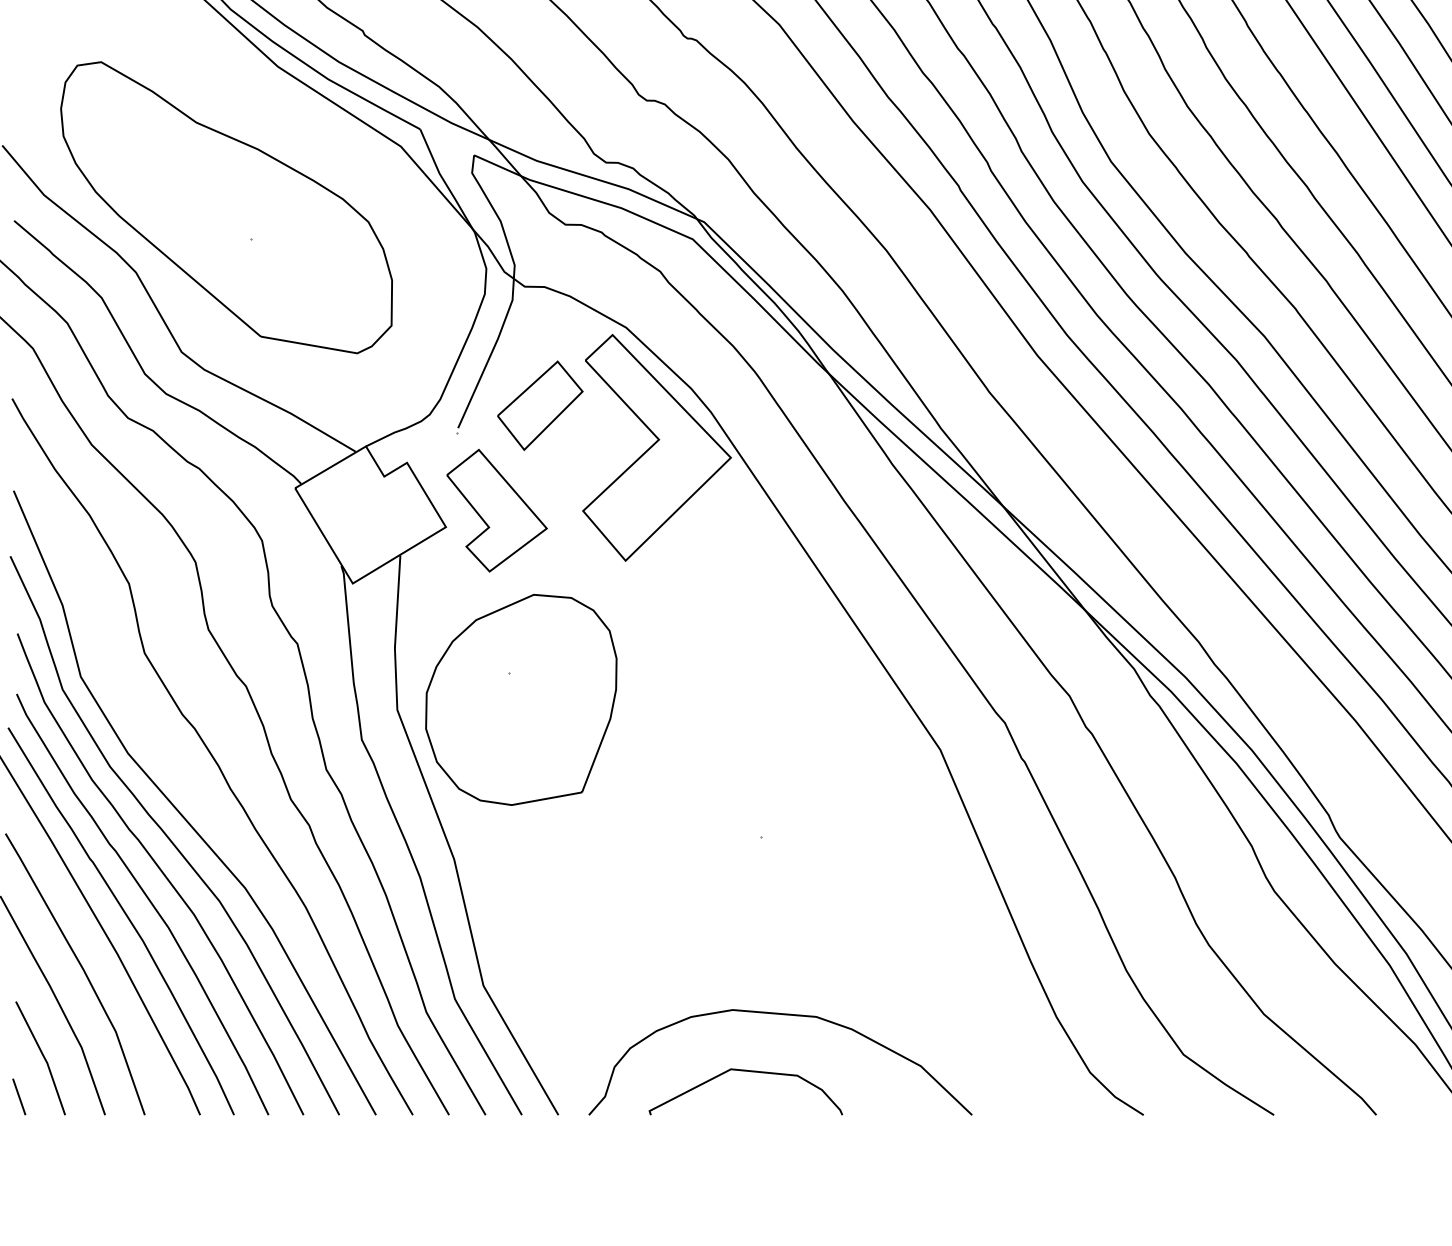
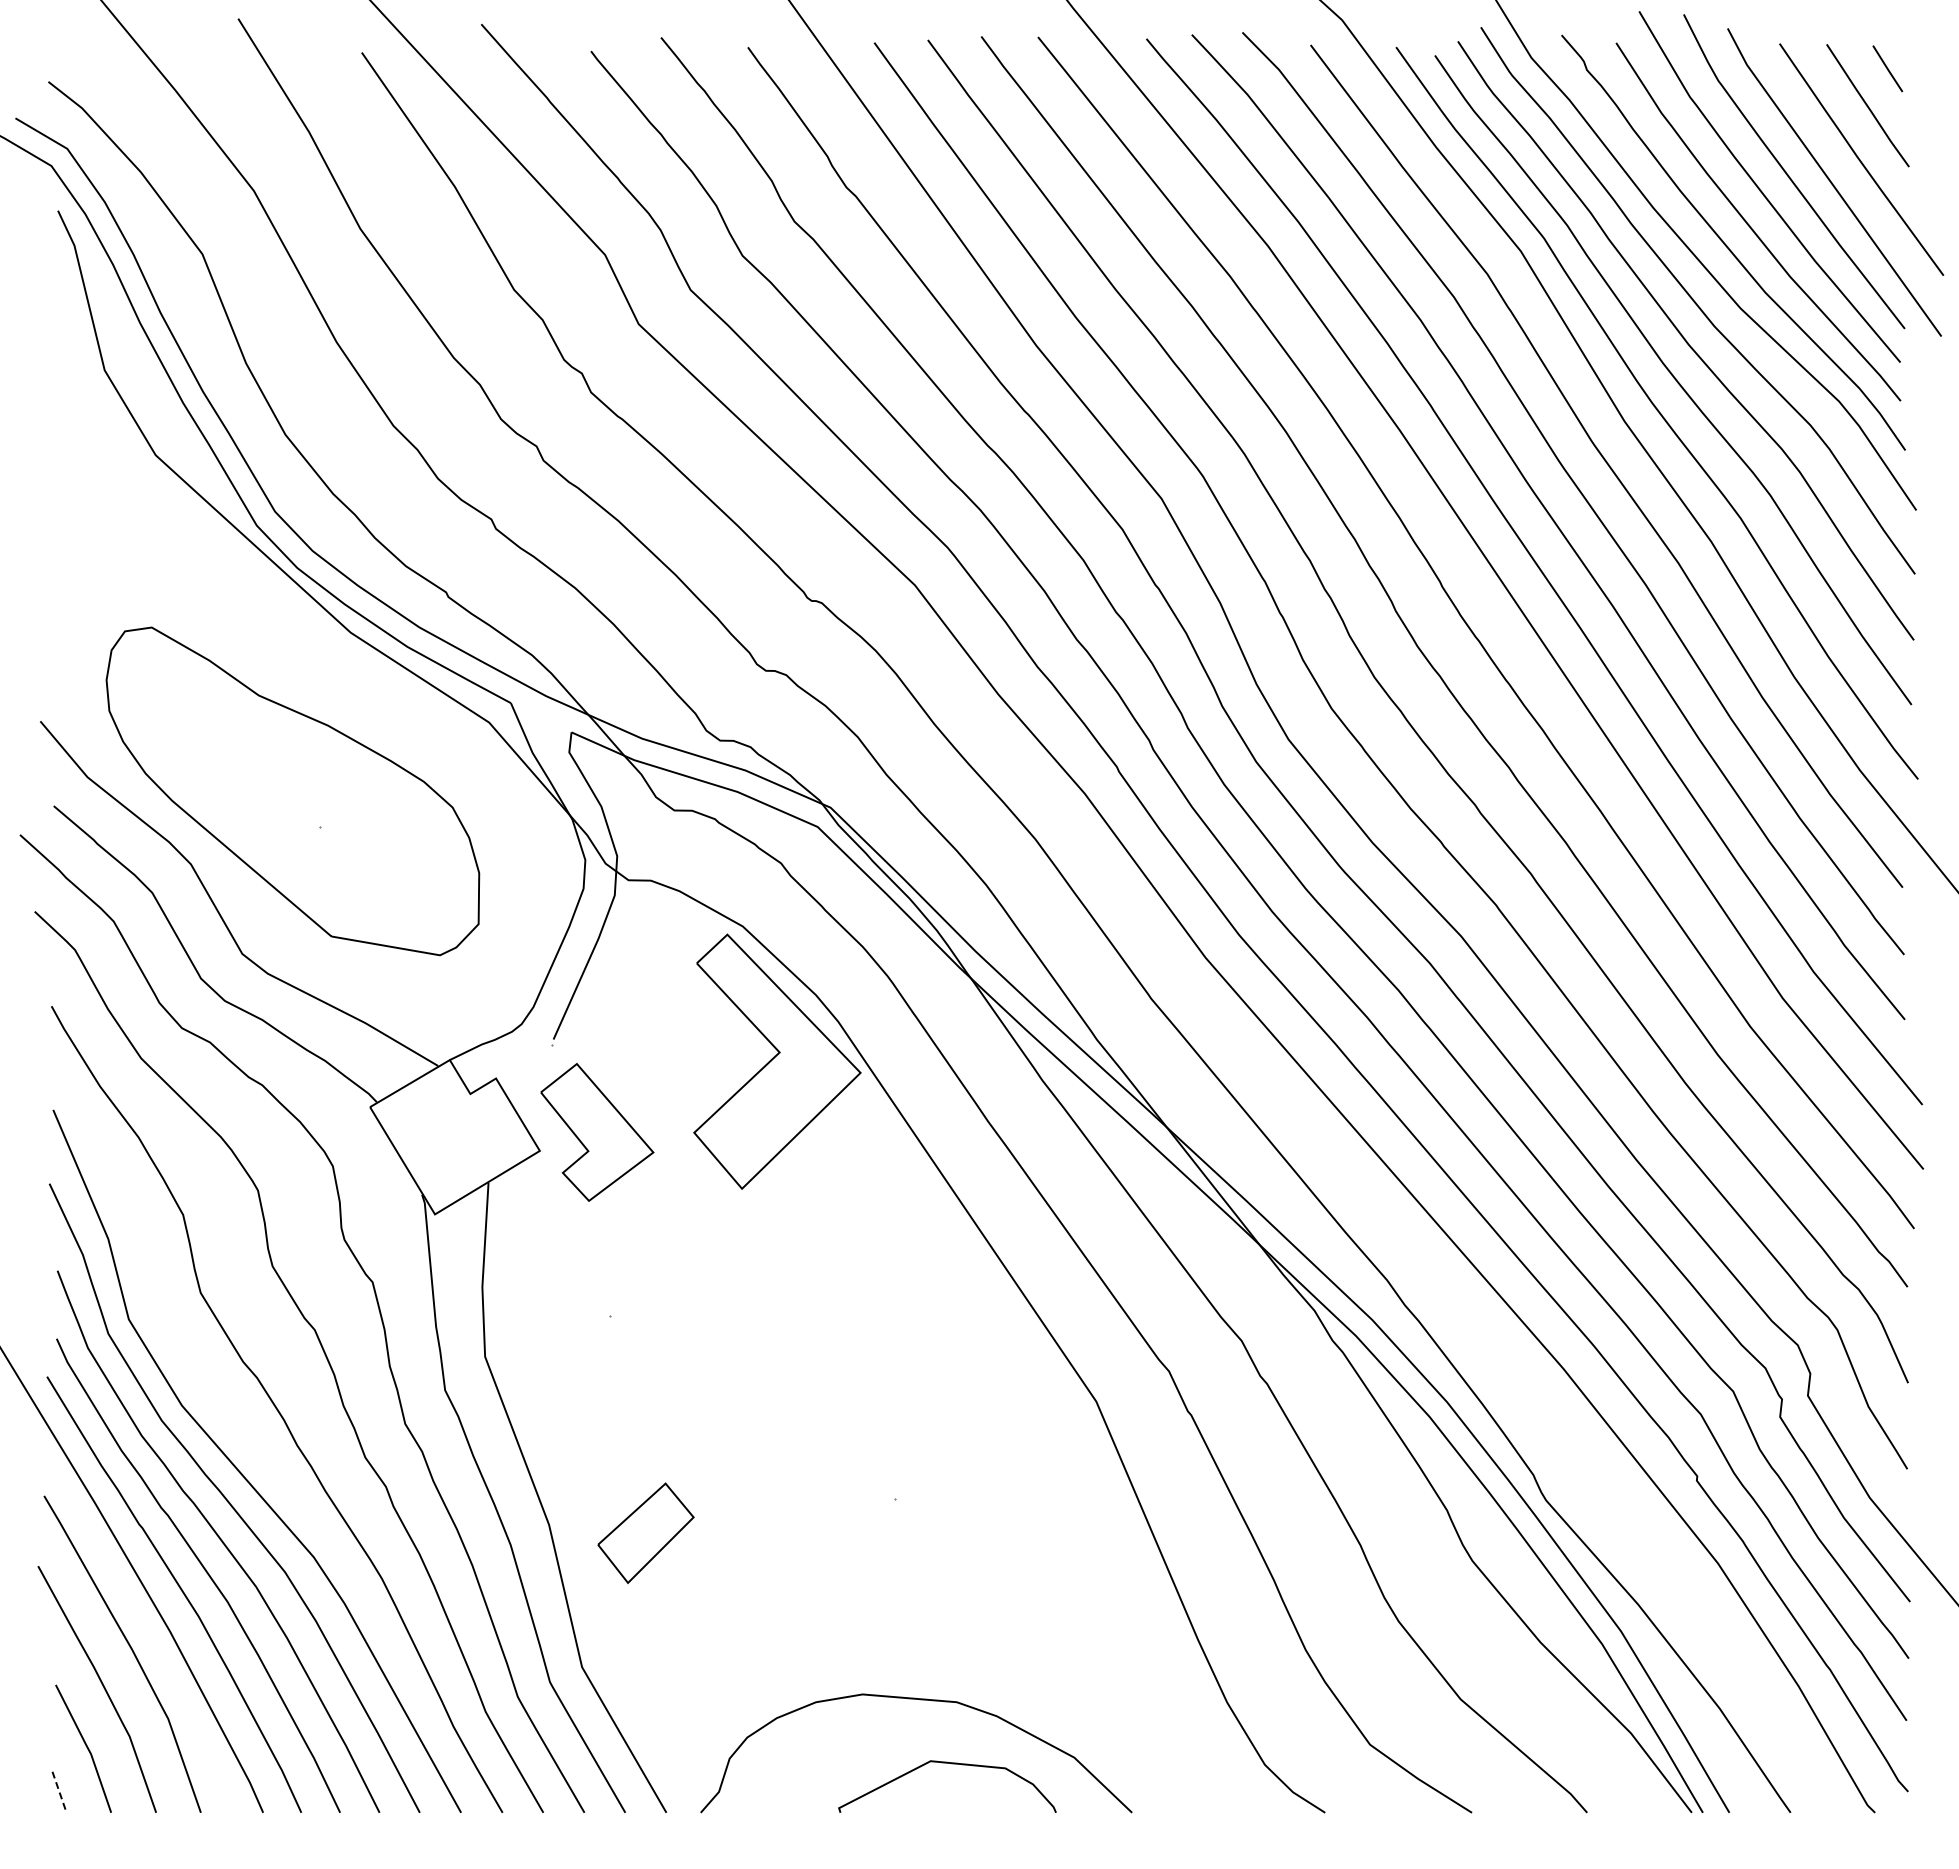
part: (539, 405) -> (645, 1532), moved
part: (521, 700) -> (624, 1345), removed
curve: (749, 1072) -> (951, 1764), moved
line: (19, 1097) -> (59, 1792), solid -> dashed

